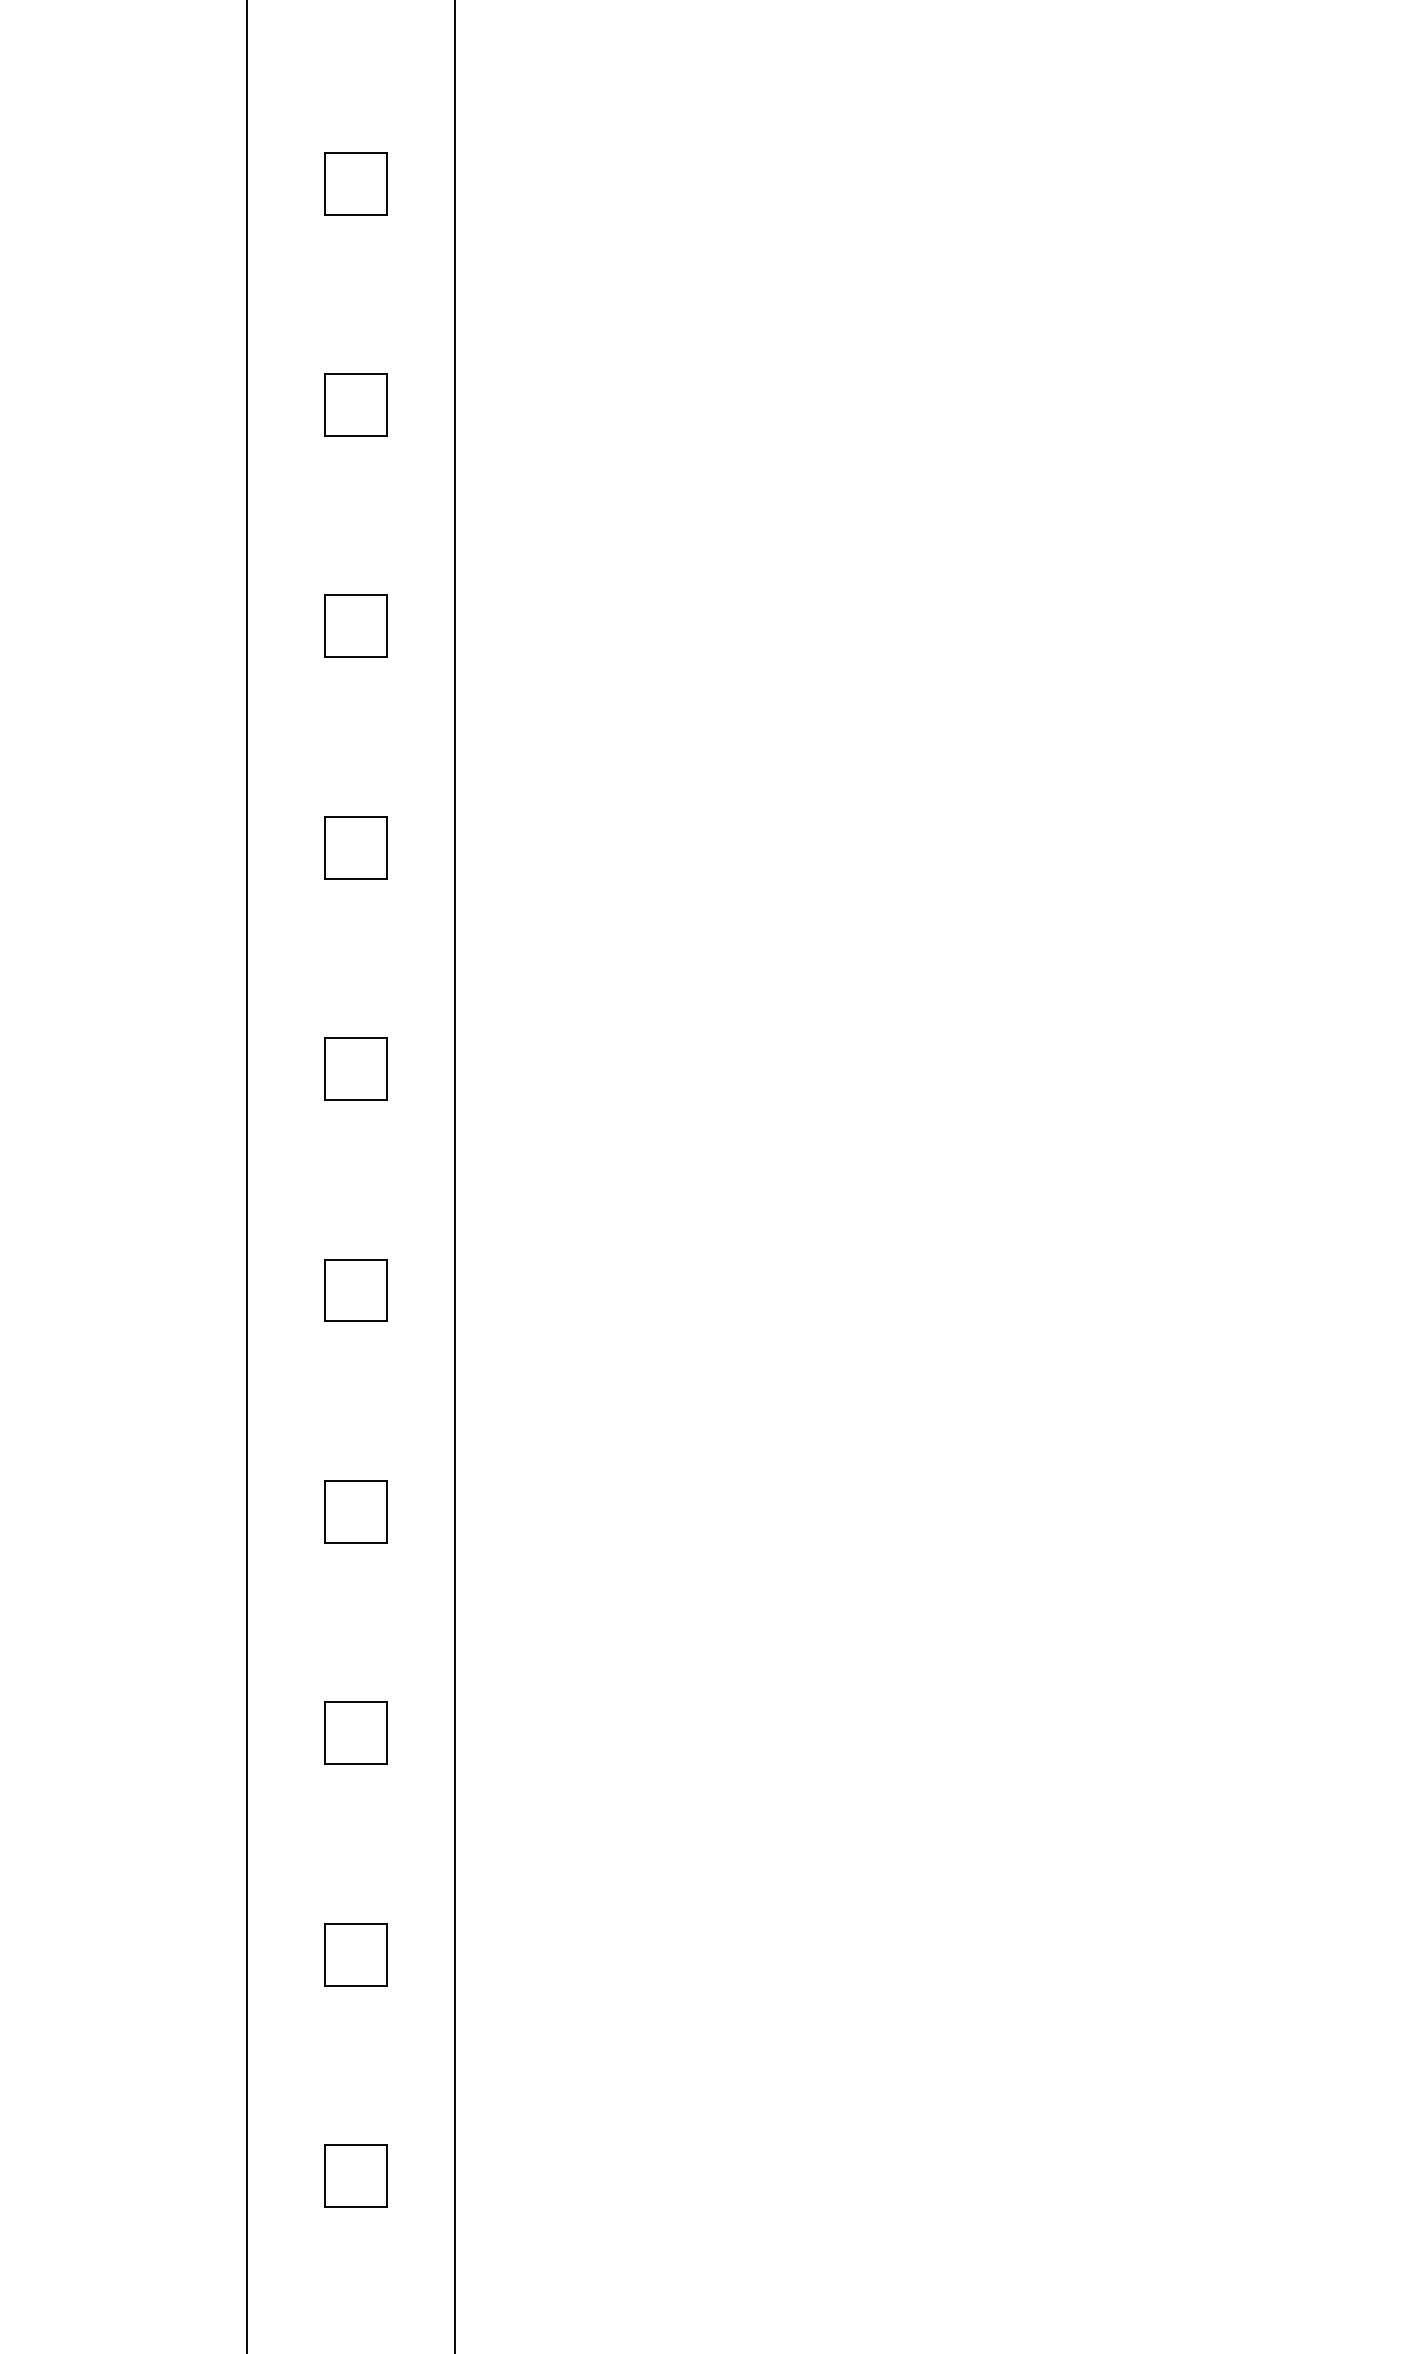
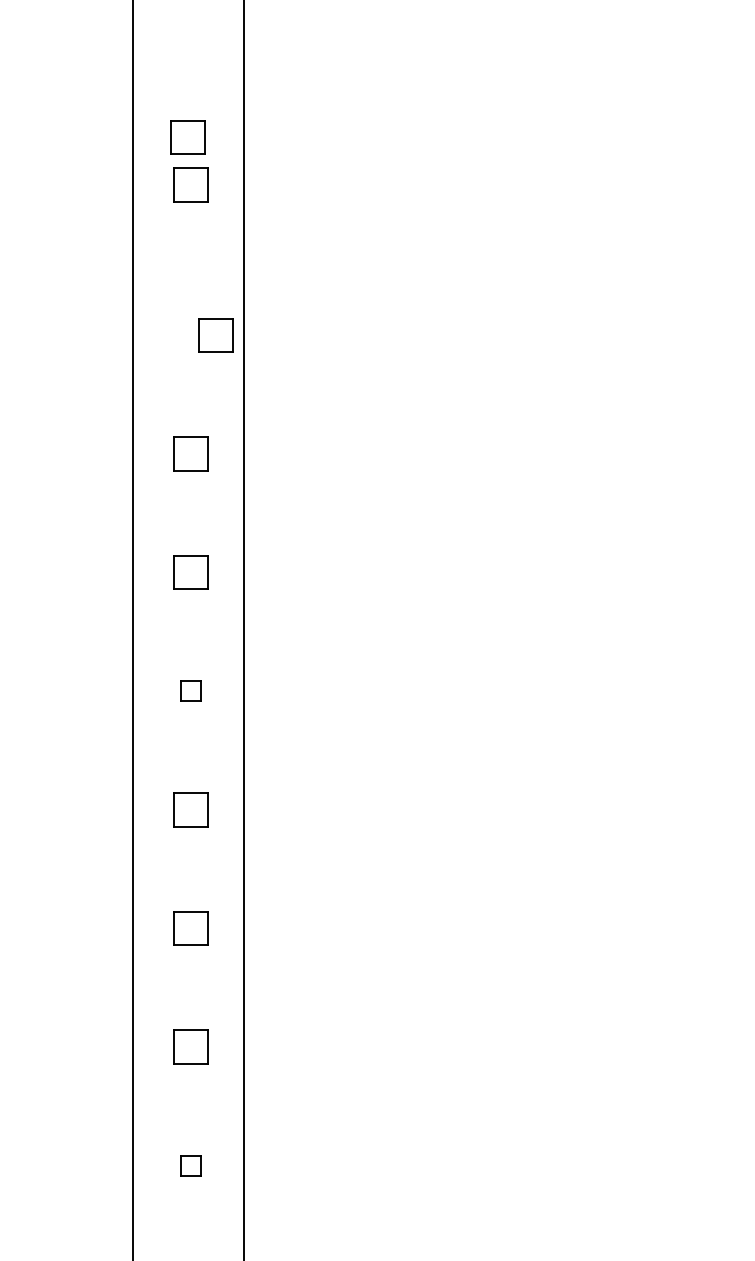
part: (355, 183) -> (187, 137), moved
part: (355, 404) -> (190, 184), moved
part: (355, 626) -> (215, 335), moved
part: (355, 1290) -> (190, 691), size x0.6
part: (355, 2175) -> (190, 1165), size x0.6

